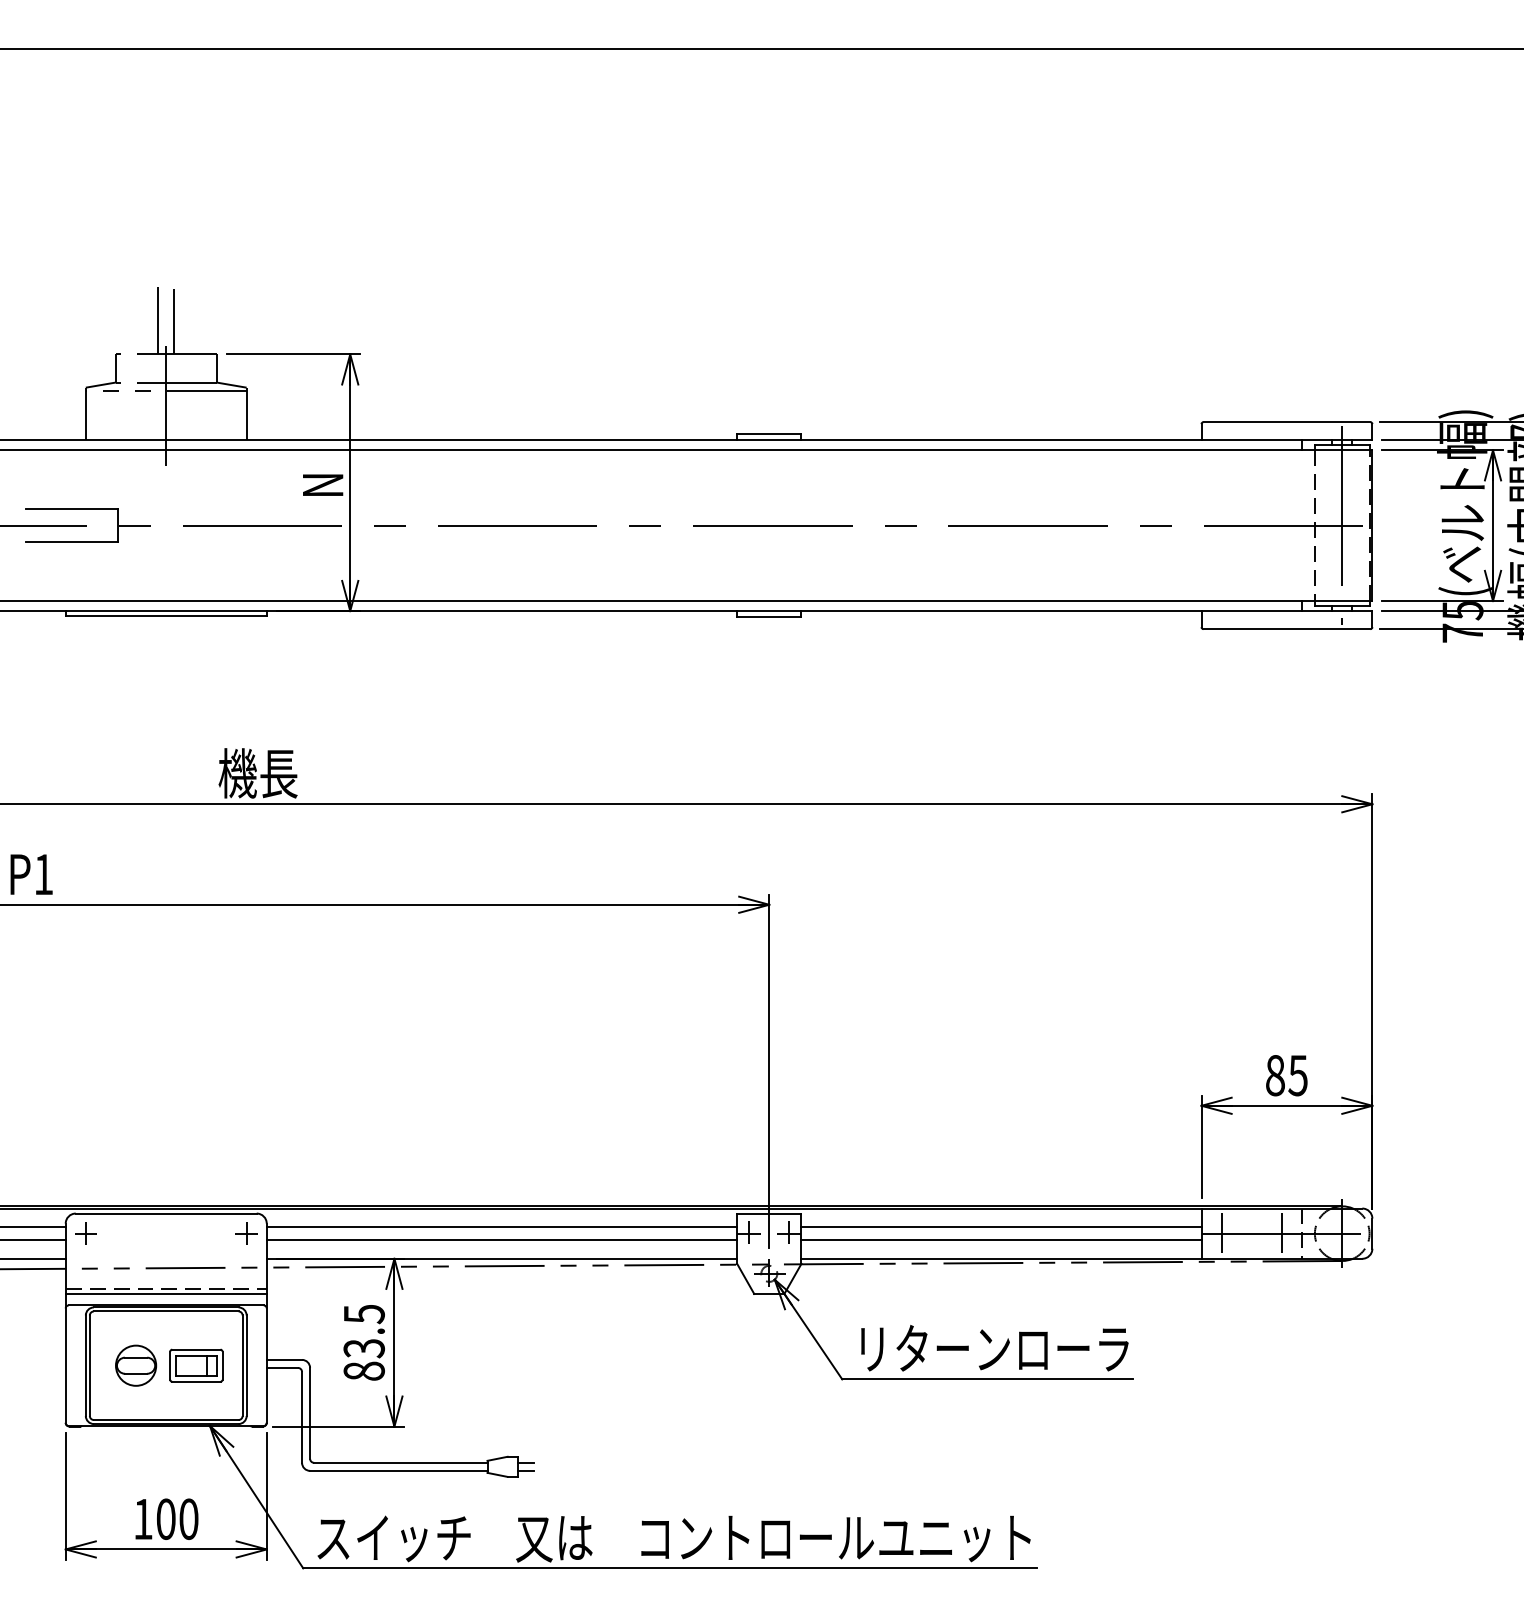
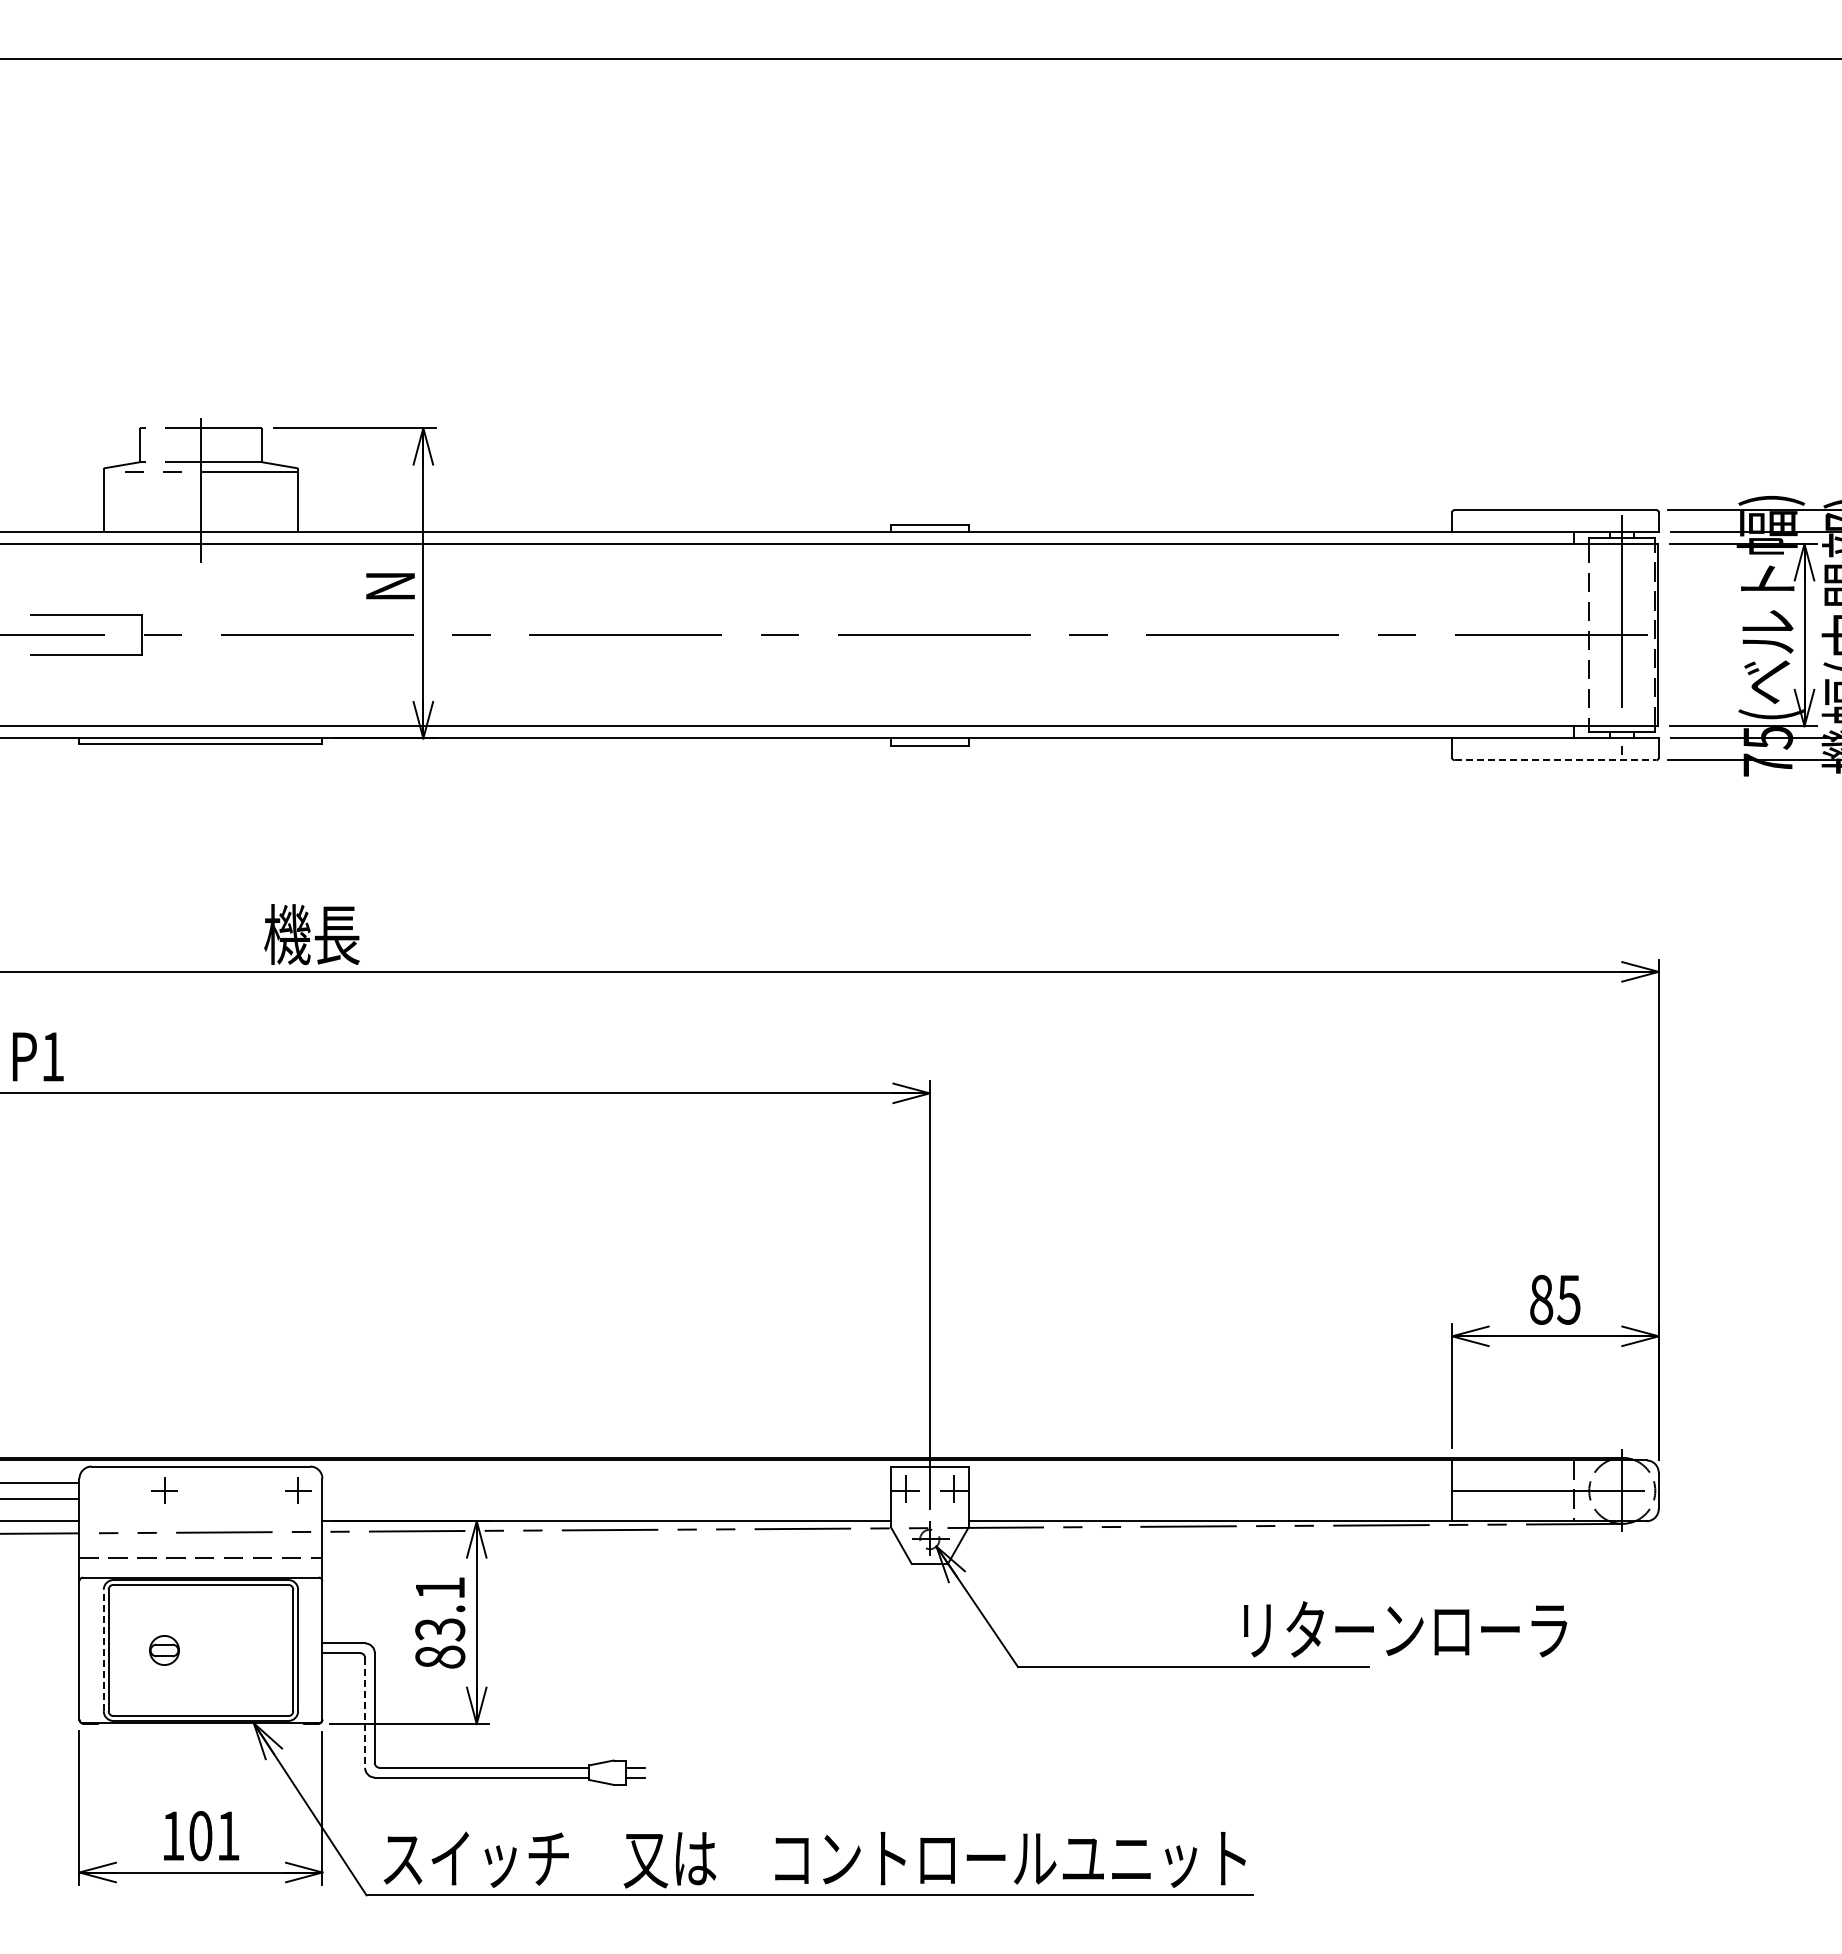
line: (158, 320) -> (191, 387), removed
line: (174, 321) -> (210, 388), removed
line: (1286, 629) -> (1555, 760), solid -> dashed
line: (501, 1226) -> (606, 1482), removed
line: (1001, 1226) -> (1210, 1482), removed
line: (1221, 1232) -> (1476, 1489), removed
line: (1282, 1232) -> (1549, 1489), removed
part: (85, 1233) -> (164, 1490), moved
line: (501, 1239) -> (606, 1498), removed
line: (1001, 1239) -> (1210, 1498), removed
line: (165, 1293) -> (200, 1563), removed
text: (364, 1314) -> (440, 1588), 83.5 -> 83.1
text: (994, 1348) -> (1405, 1629), moved
line: (85, 1365) -> (103, 1650), solid -> dashed
part: (136, 1365) -> (164, 1650), size x0.6
part: (196, 1365) -> (237, 1650), removed
line: (302, 1417) -> (365, 1712), solid -> dashed
text: (189, 1519) -> (228, 1836), 100 -> 101

